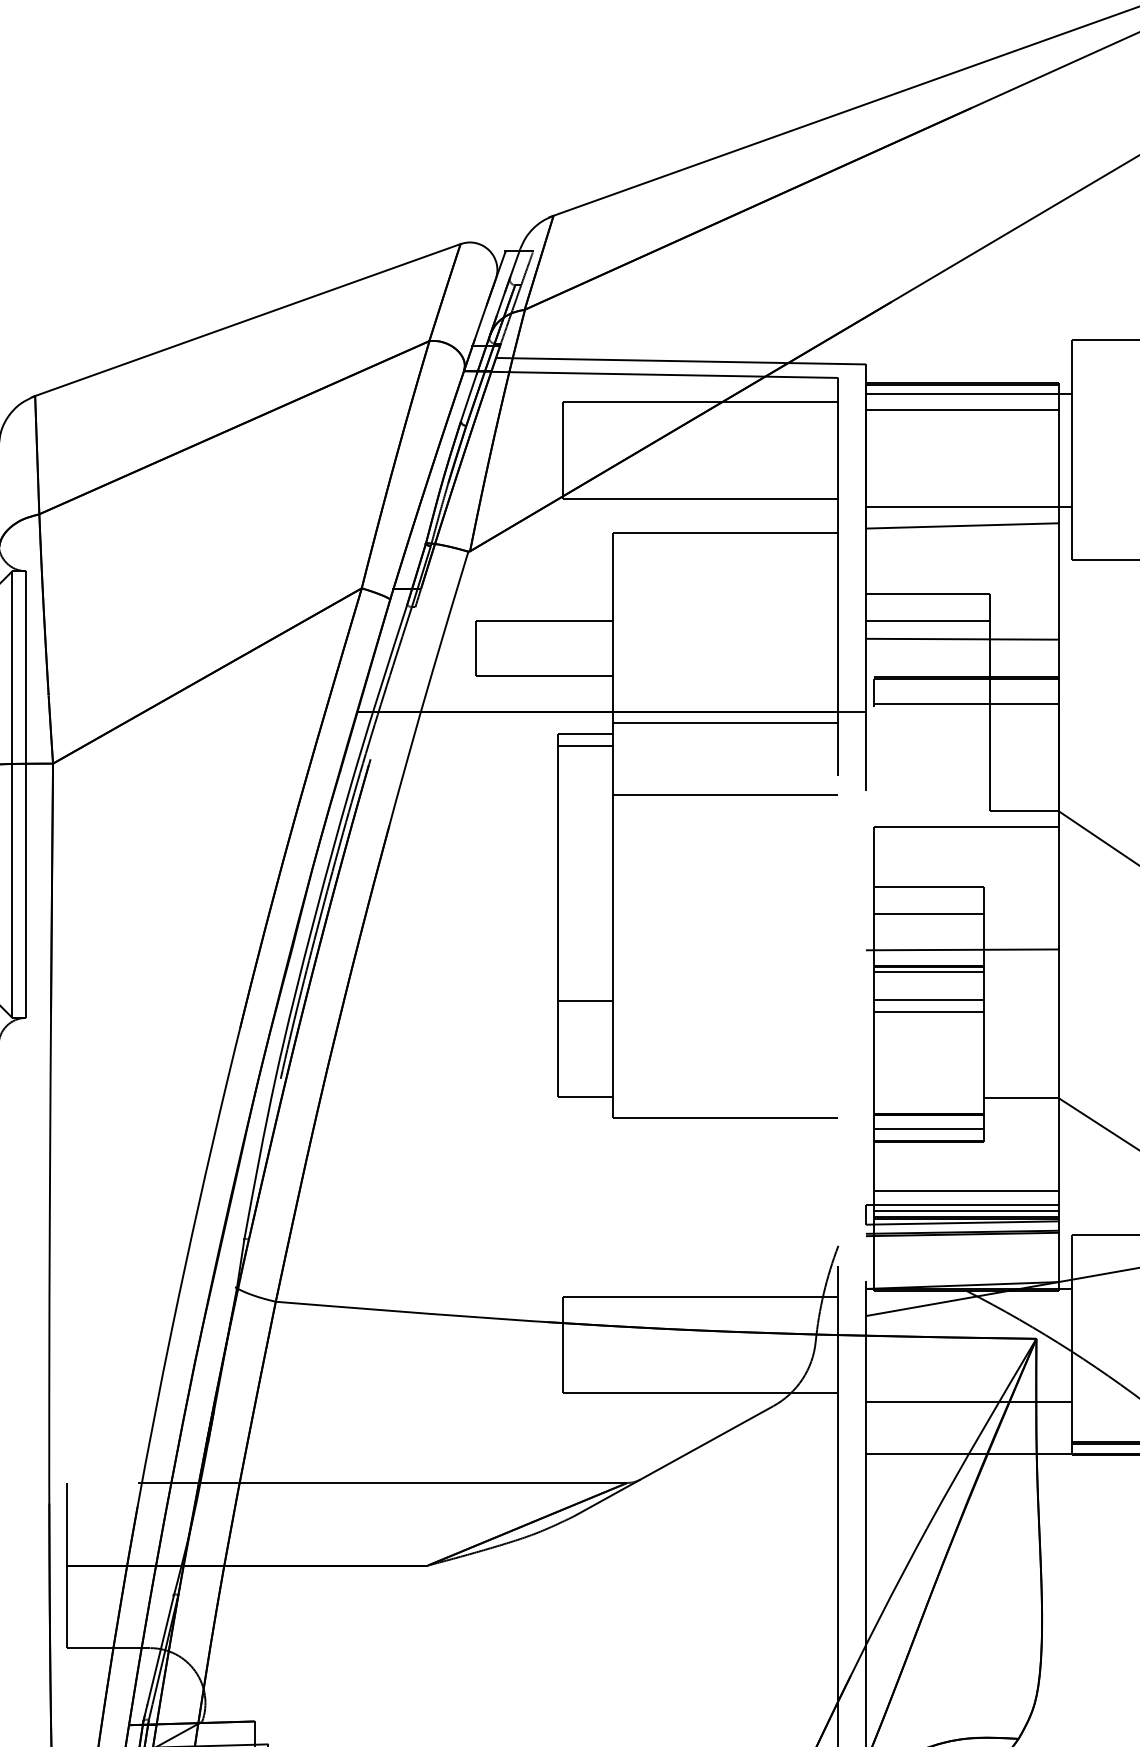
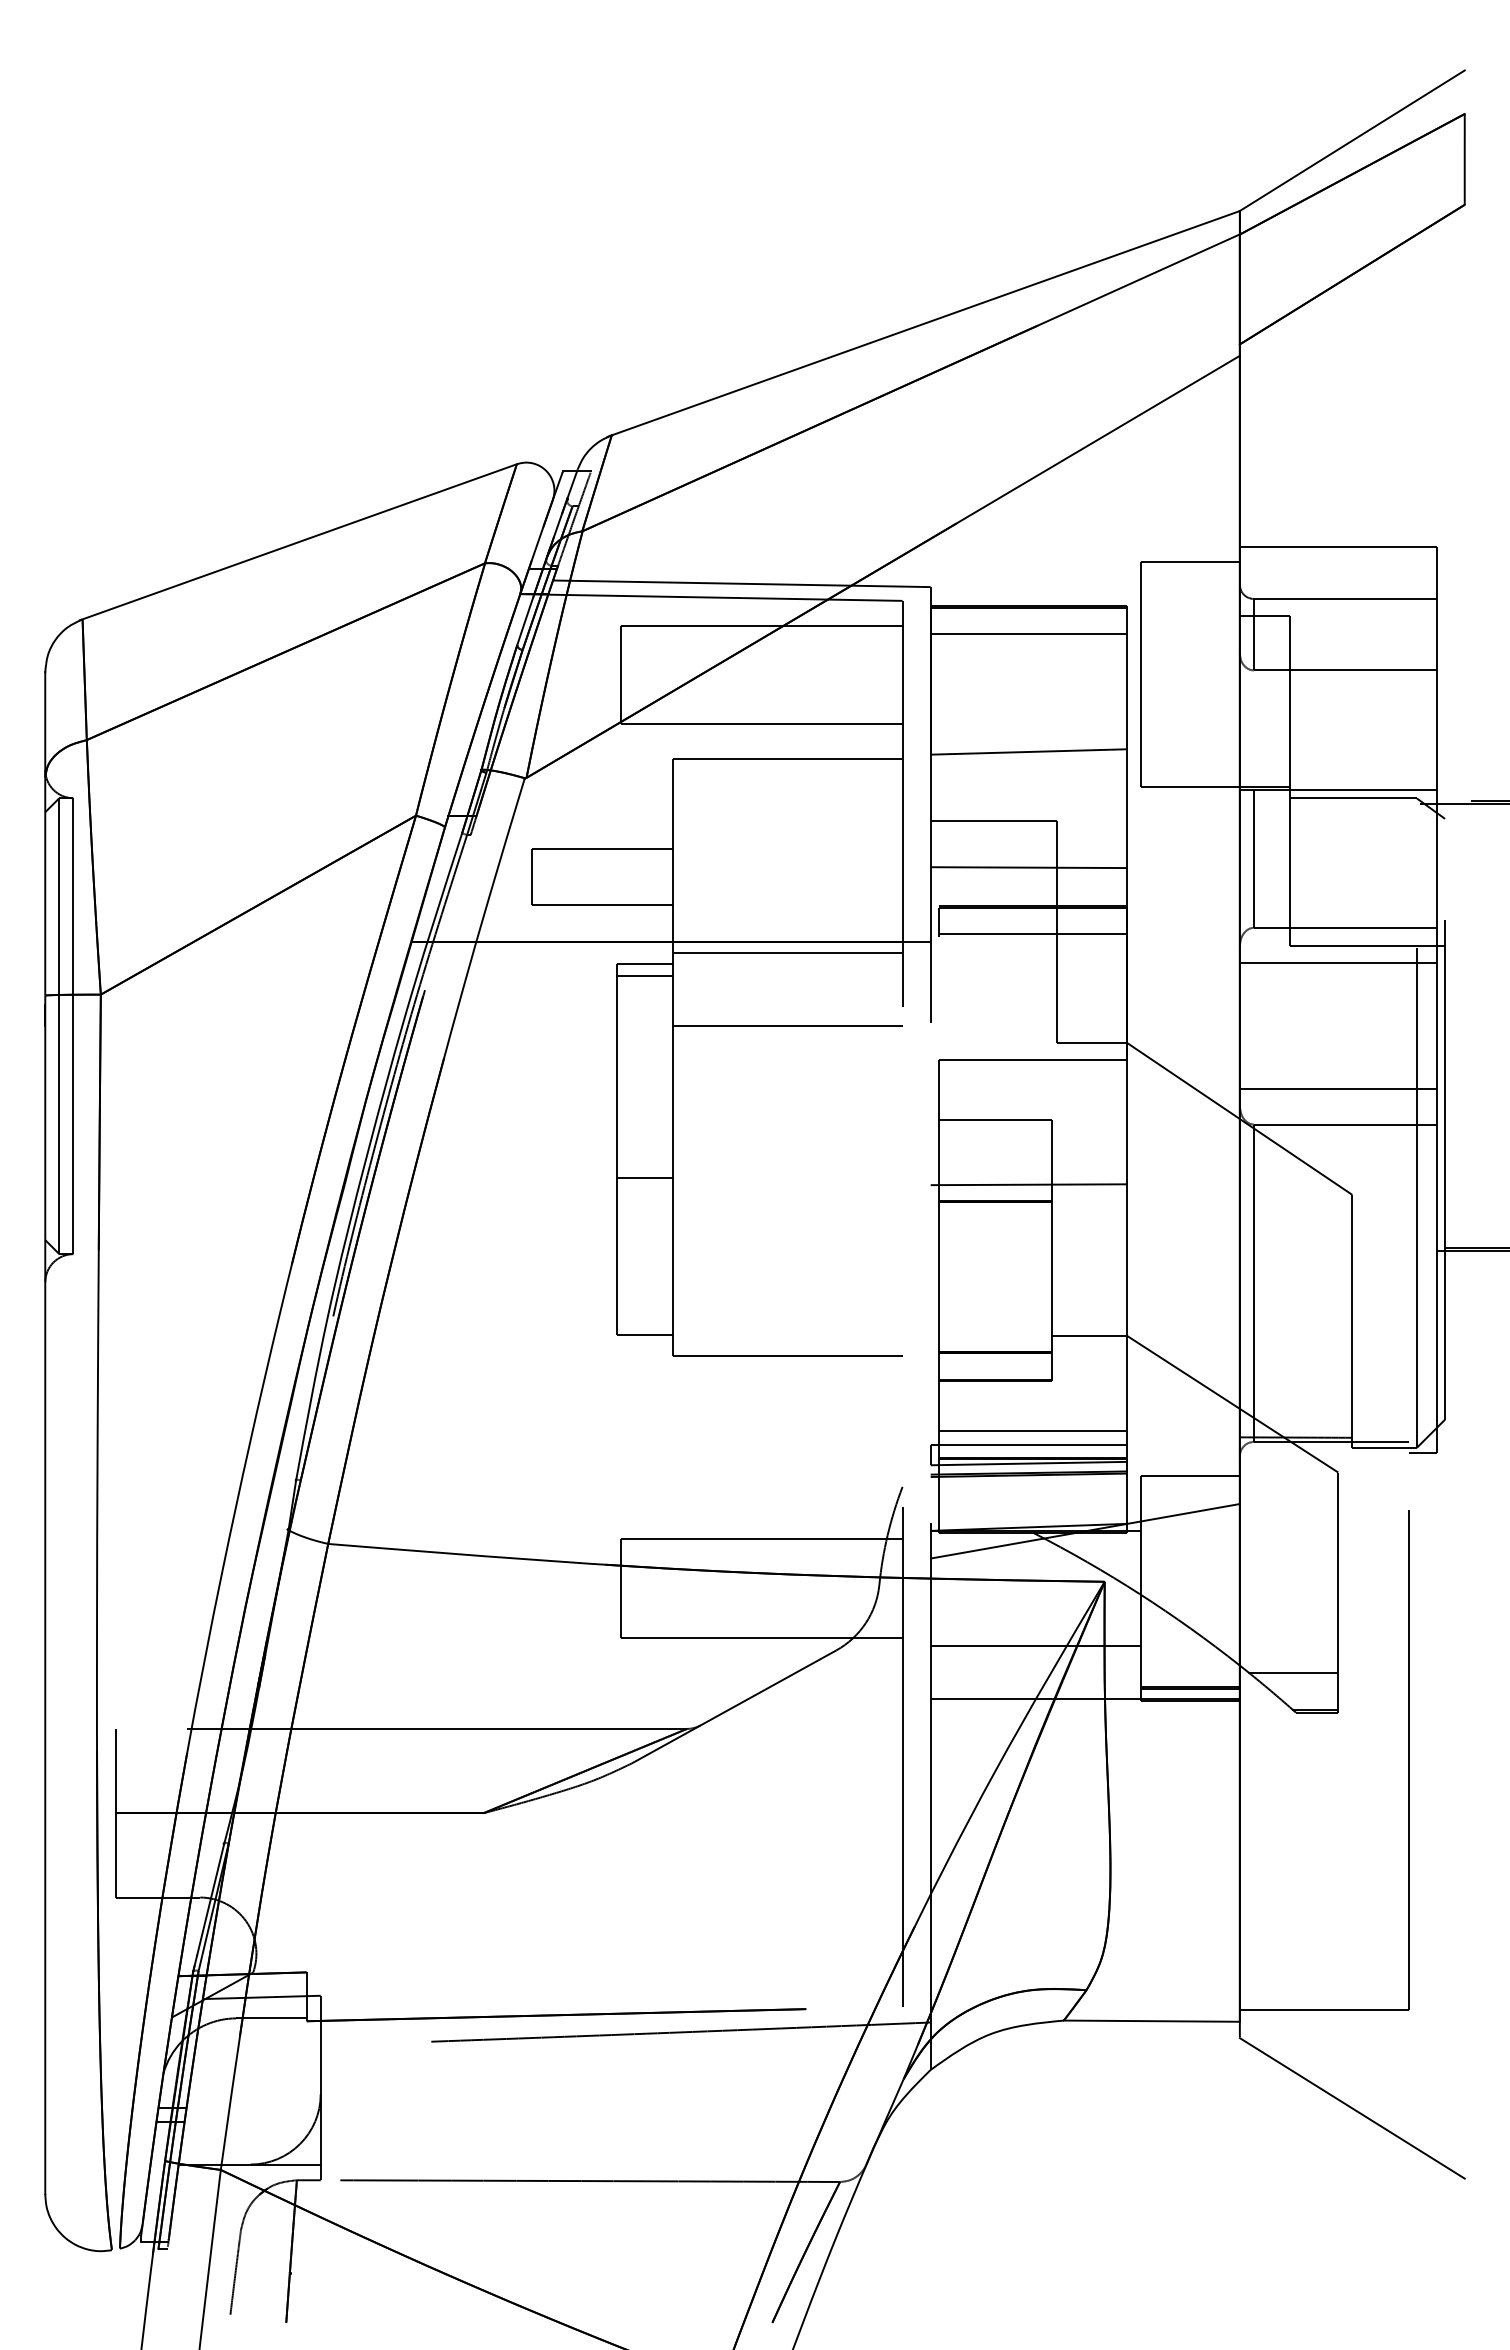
line: (968, 394) -> (1035, 617), removed
line: (968, 506) -> (1035, 732), removed
line: (927, 621) -> (993, 849), removed
line: (929, 914) -> (995, 1148), removed
line: (929, 972) -> (995, 1207), removed
line: (929, 999) -> (995, 1235), removed
line: (585, 1000) -> (644, 1177), moved
line: (929, 1012) -> (995, 1248), removed
line: (929, 1128) -> (995, 1367), removed
line: (966, 1211) -> (1033, 1451), removed

